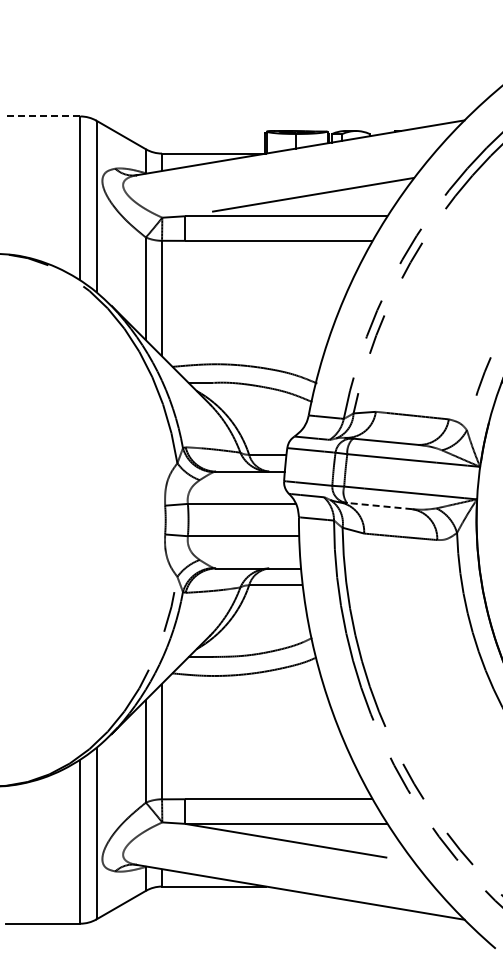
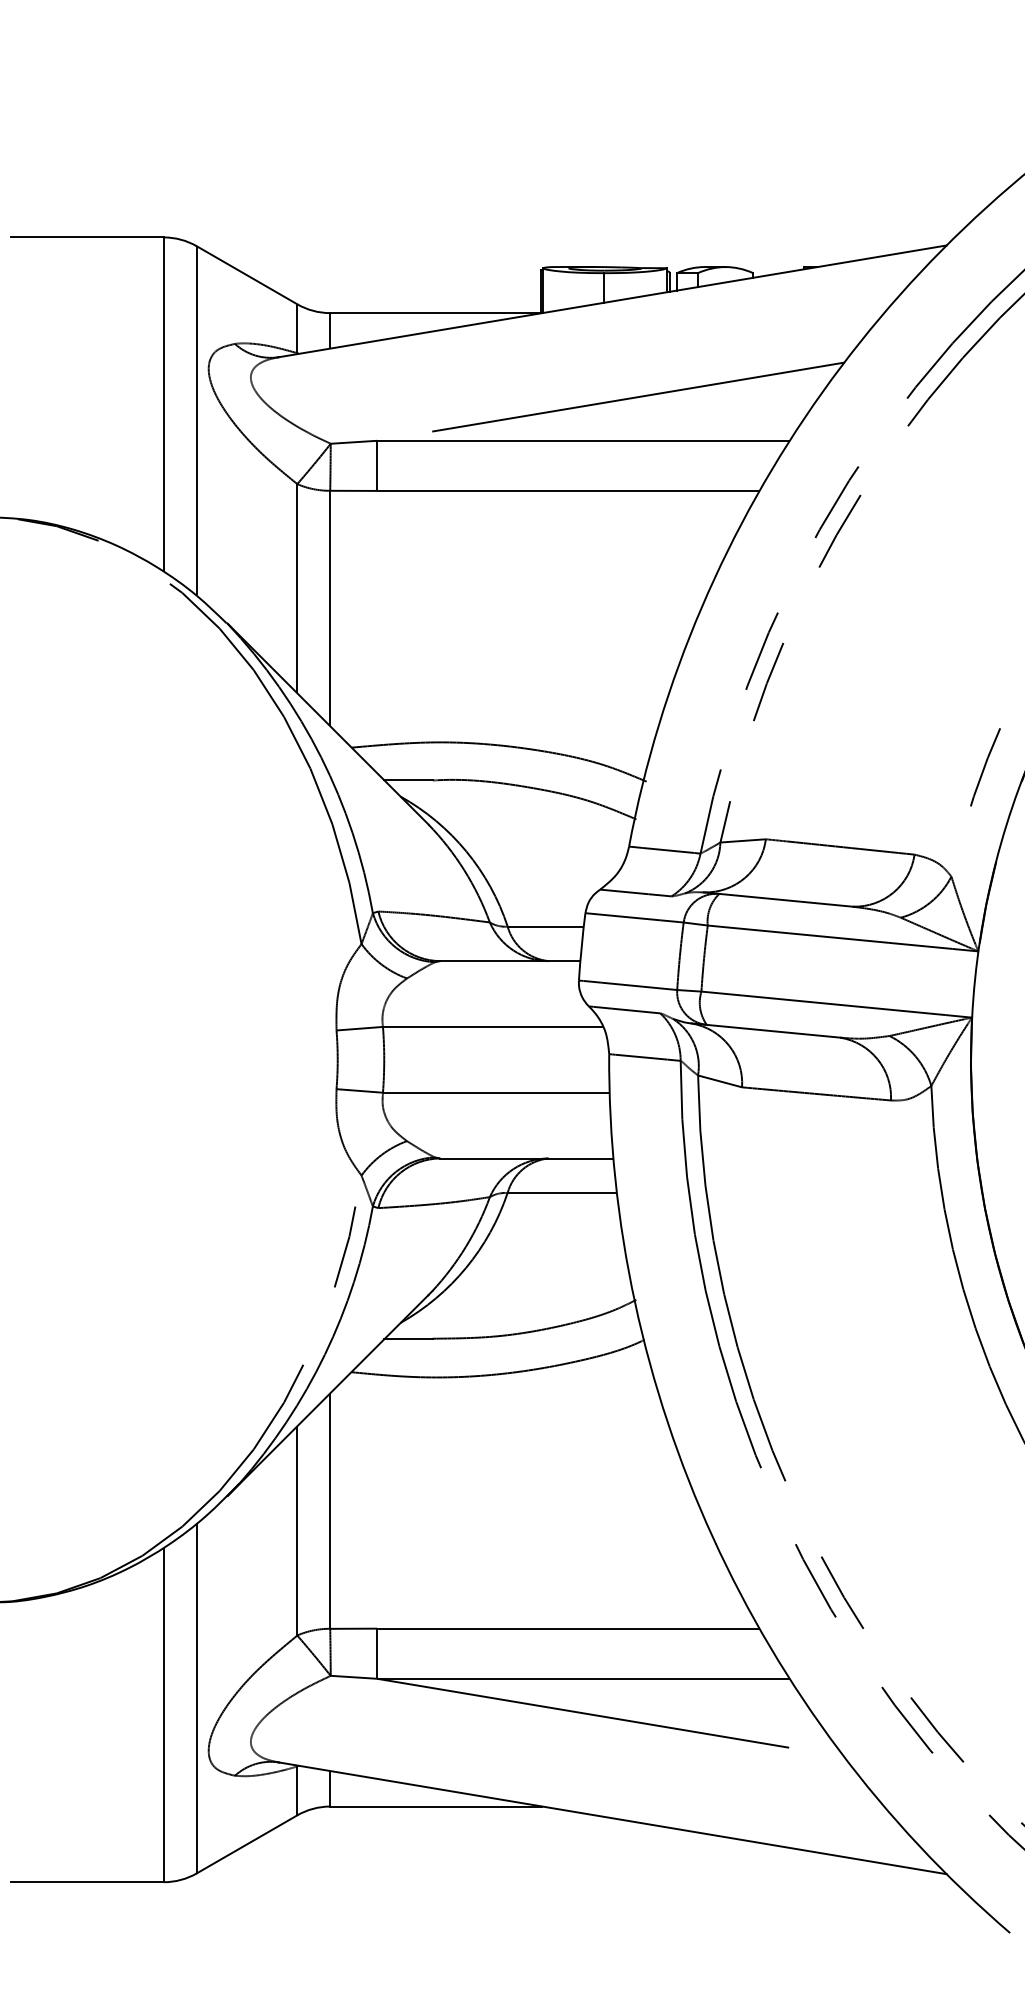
line: (42, 116) -> (86, 237), dashed -> solid
line: (379, 506) -> (773, 1032), dashed -> solid

